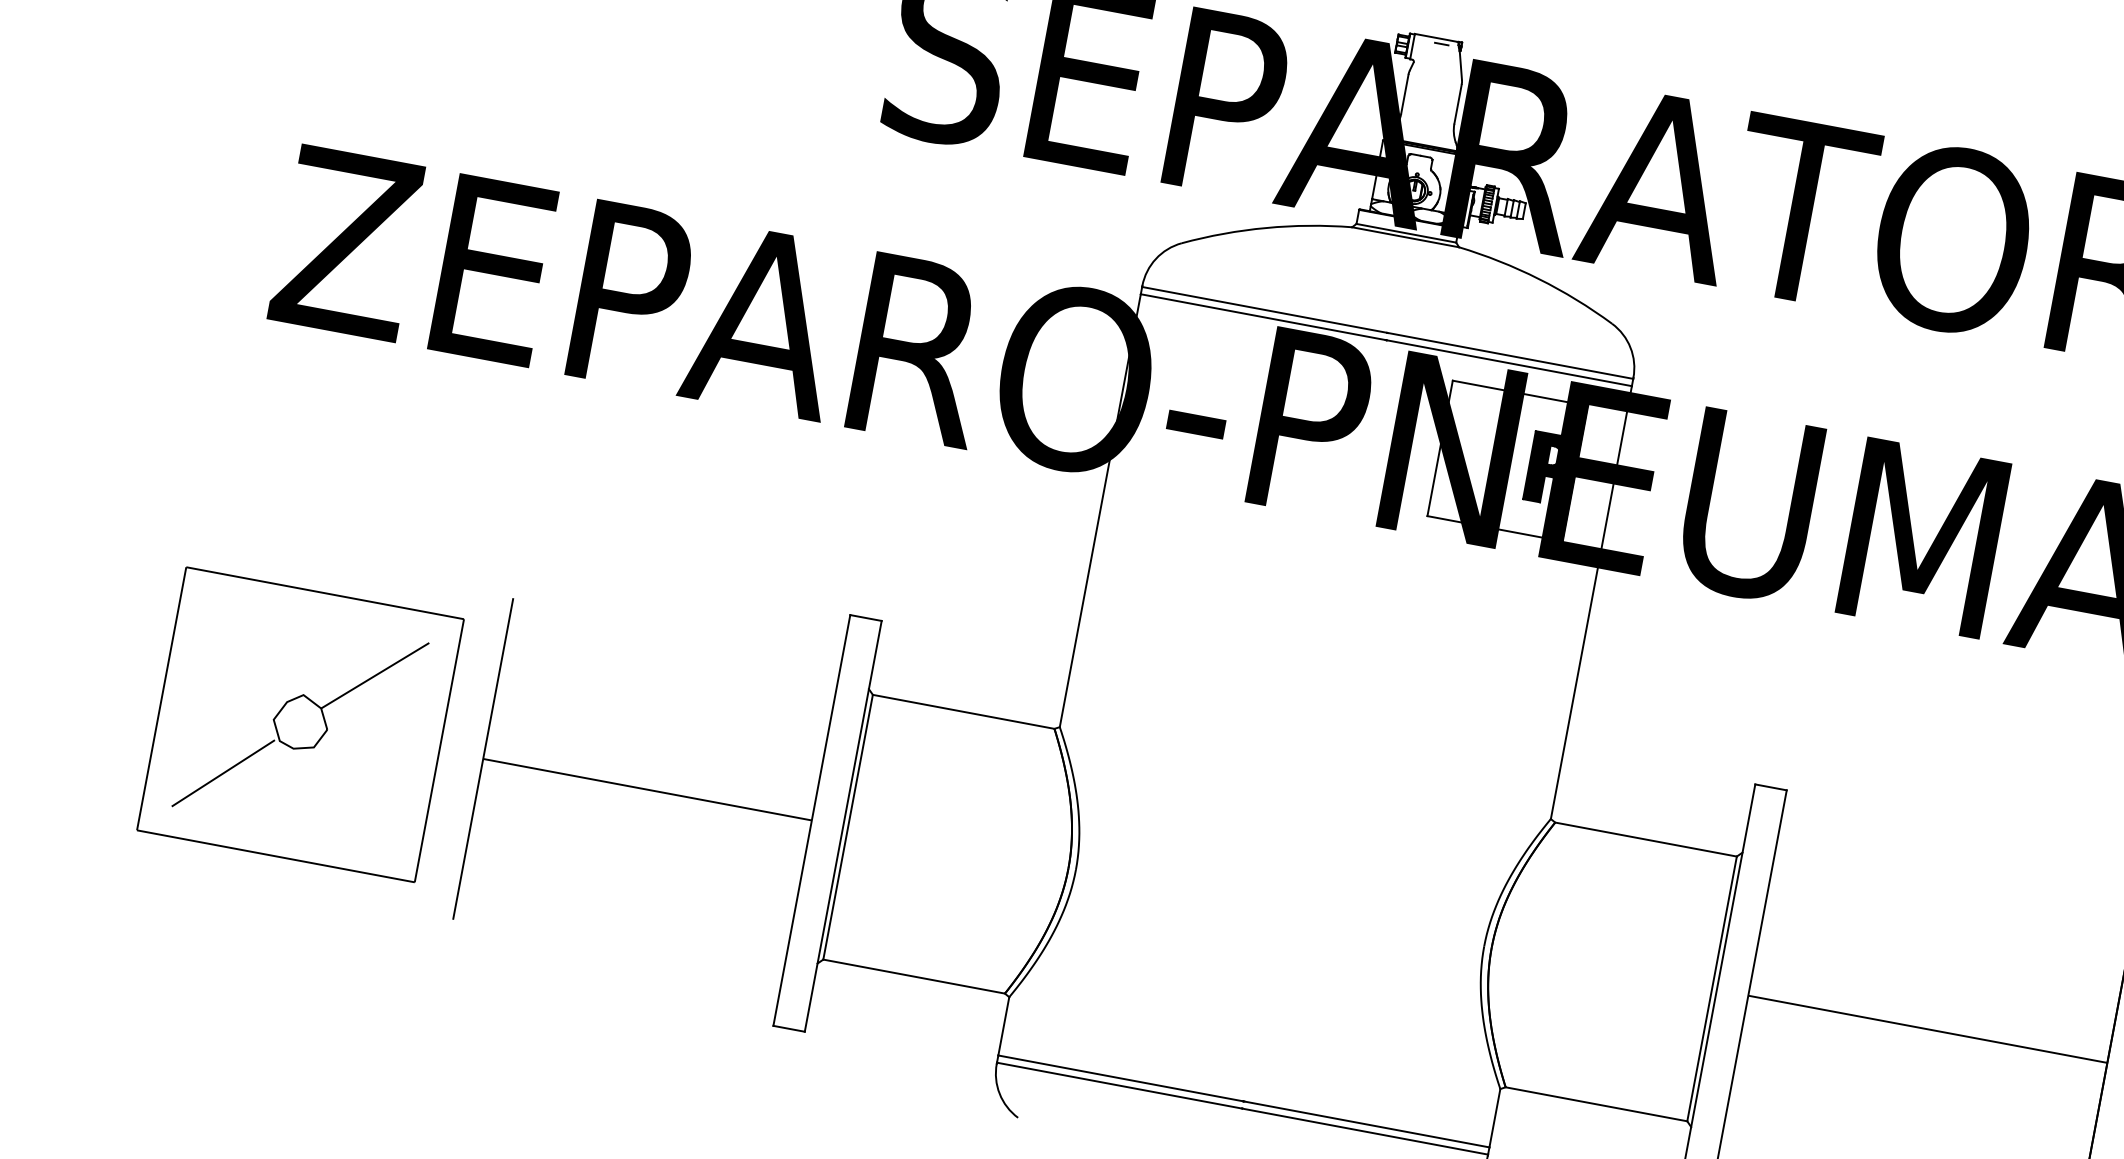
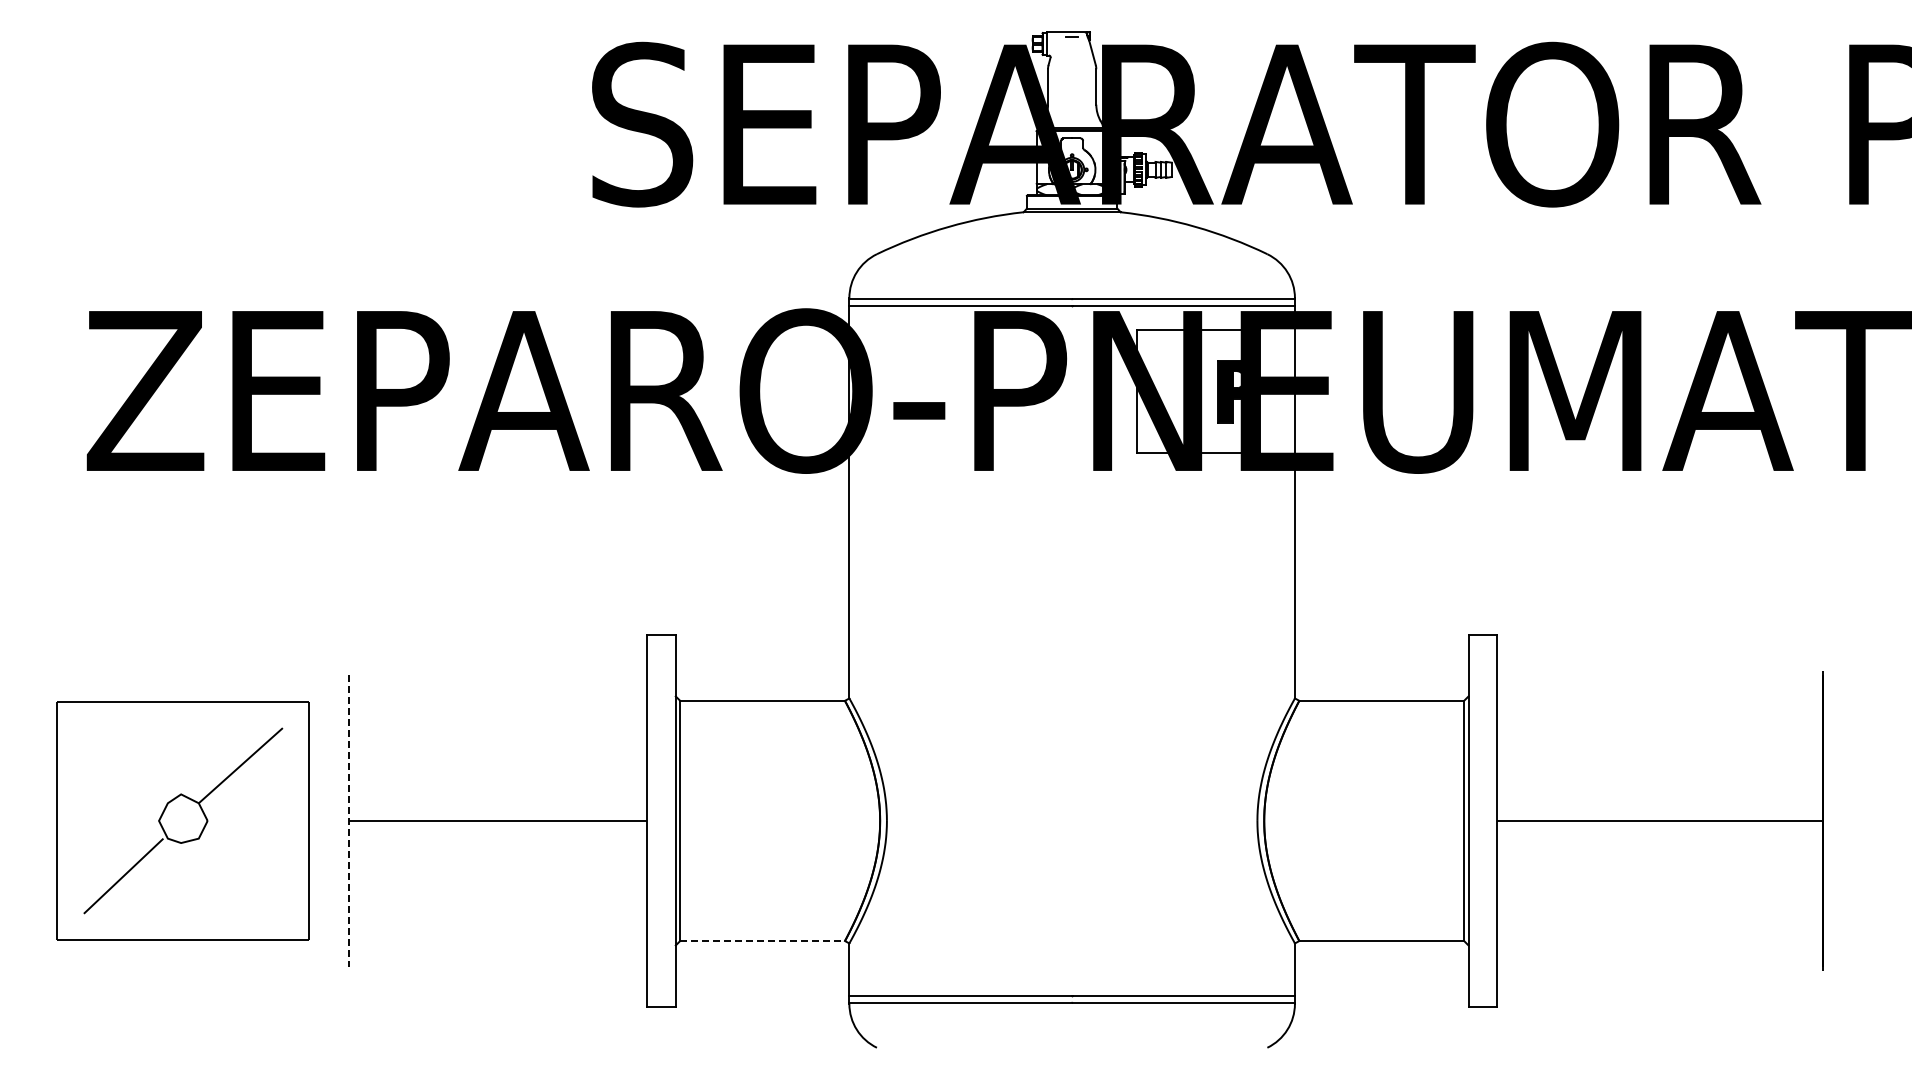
line: (483, 758) -> (349, 820), solid -> dashed
line: (915, 977) -> (763, 941), solid -> dashed

